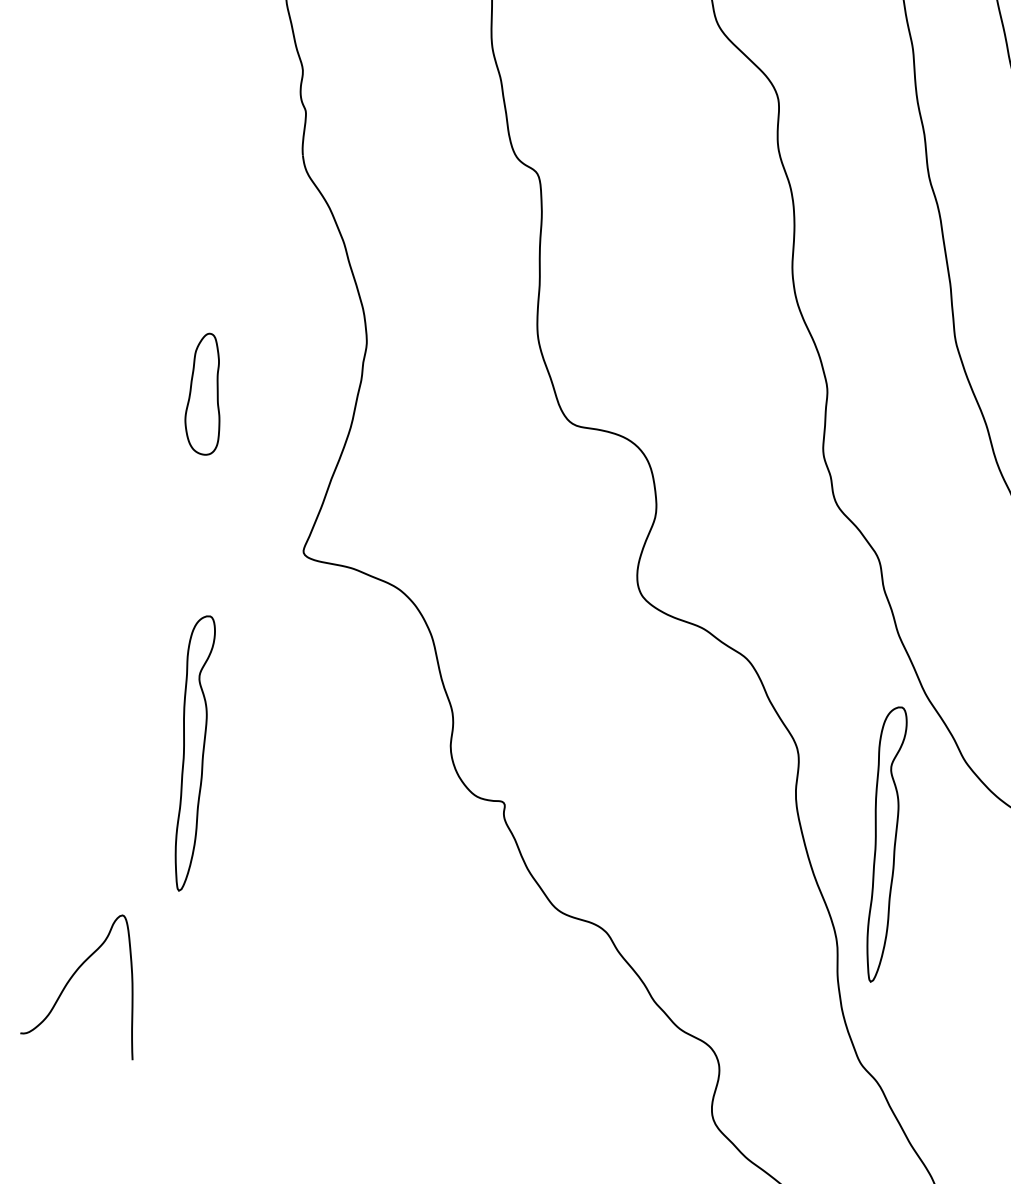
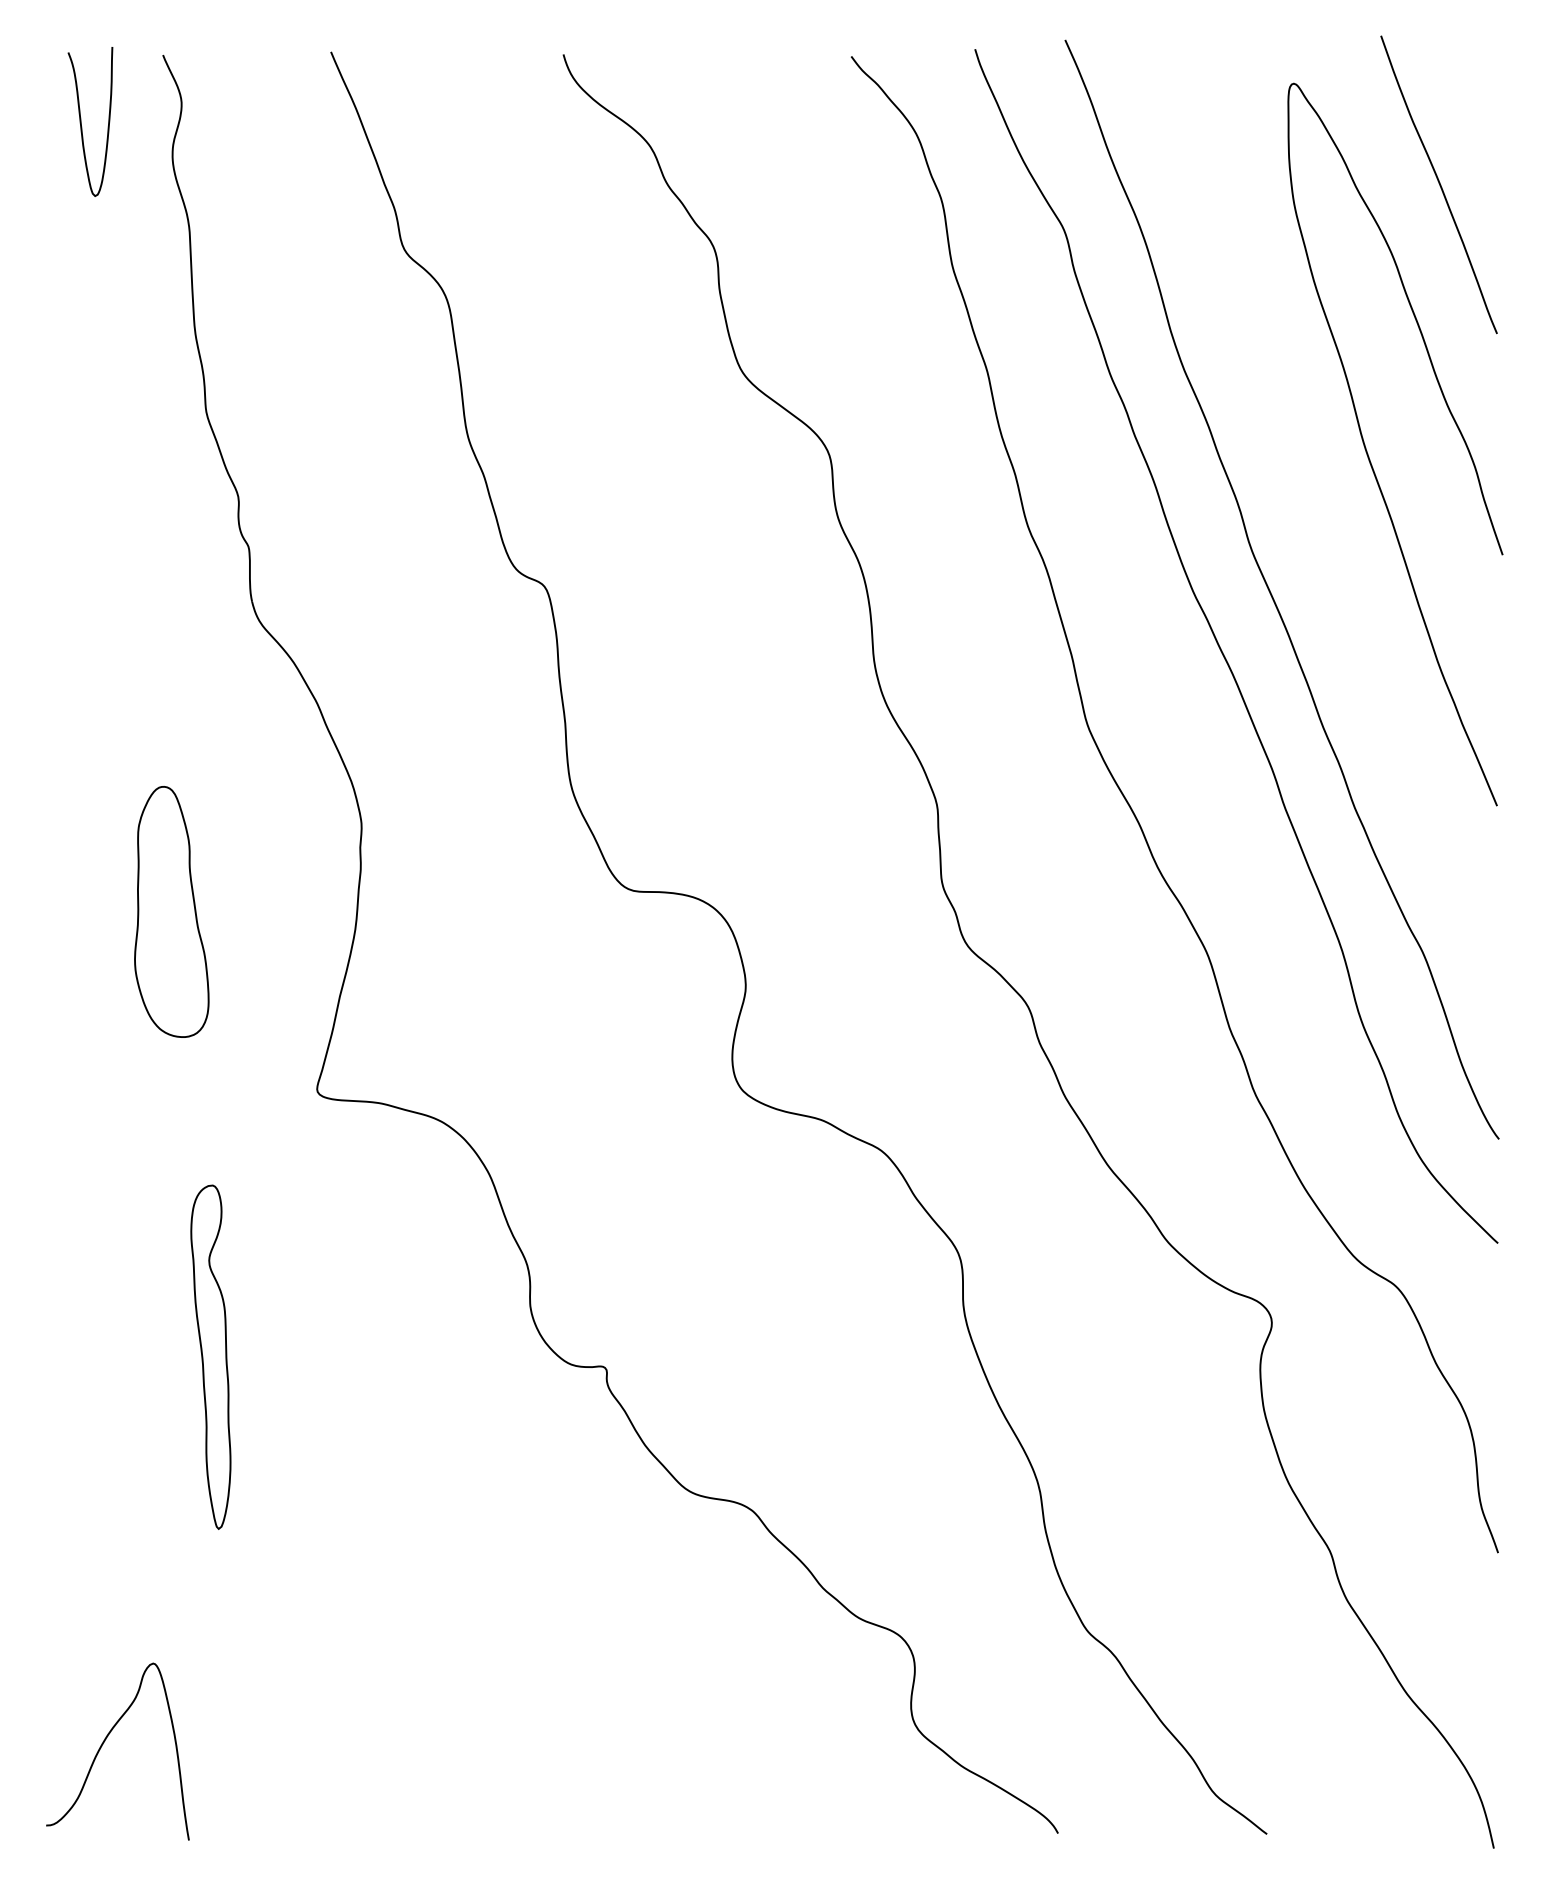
part: (206, 393) -> (171, 911), size x1.67
part: (882, 843) -> (1078, 1356), removed
curve: (76, 972) -> (105, 1741), moved

